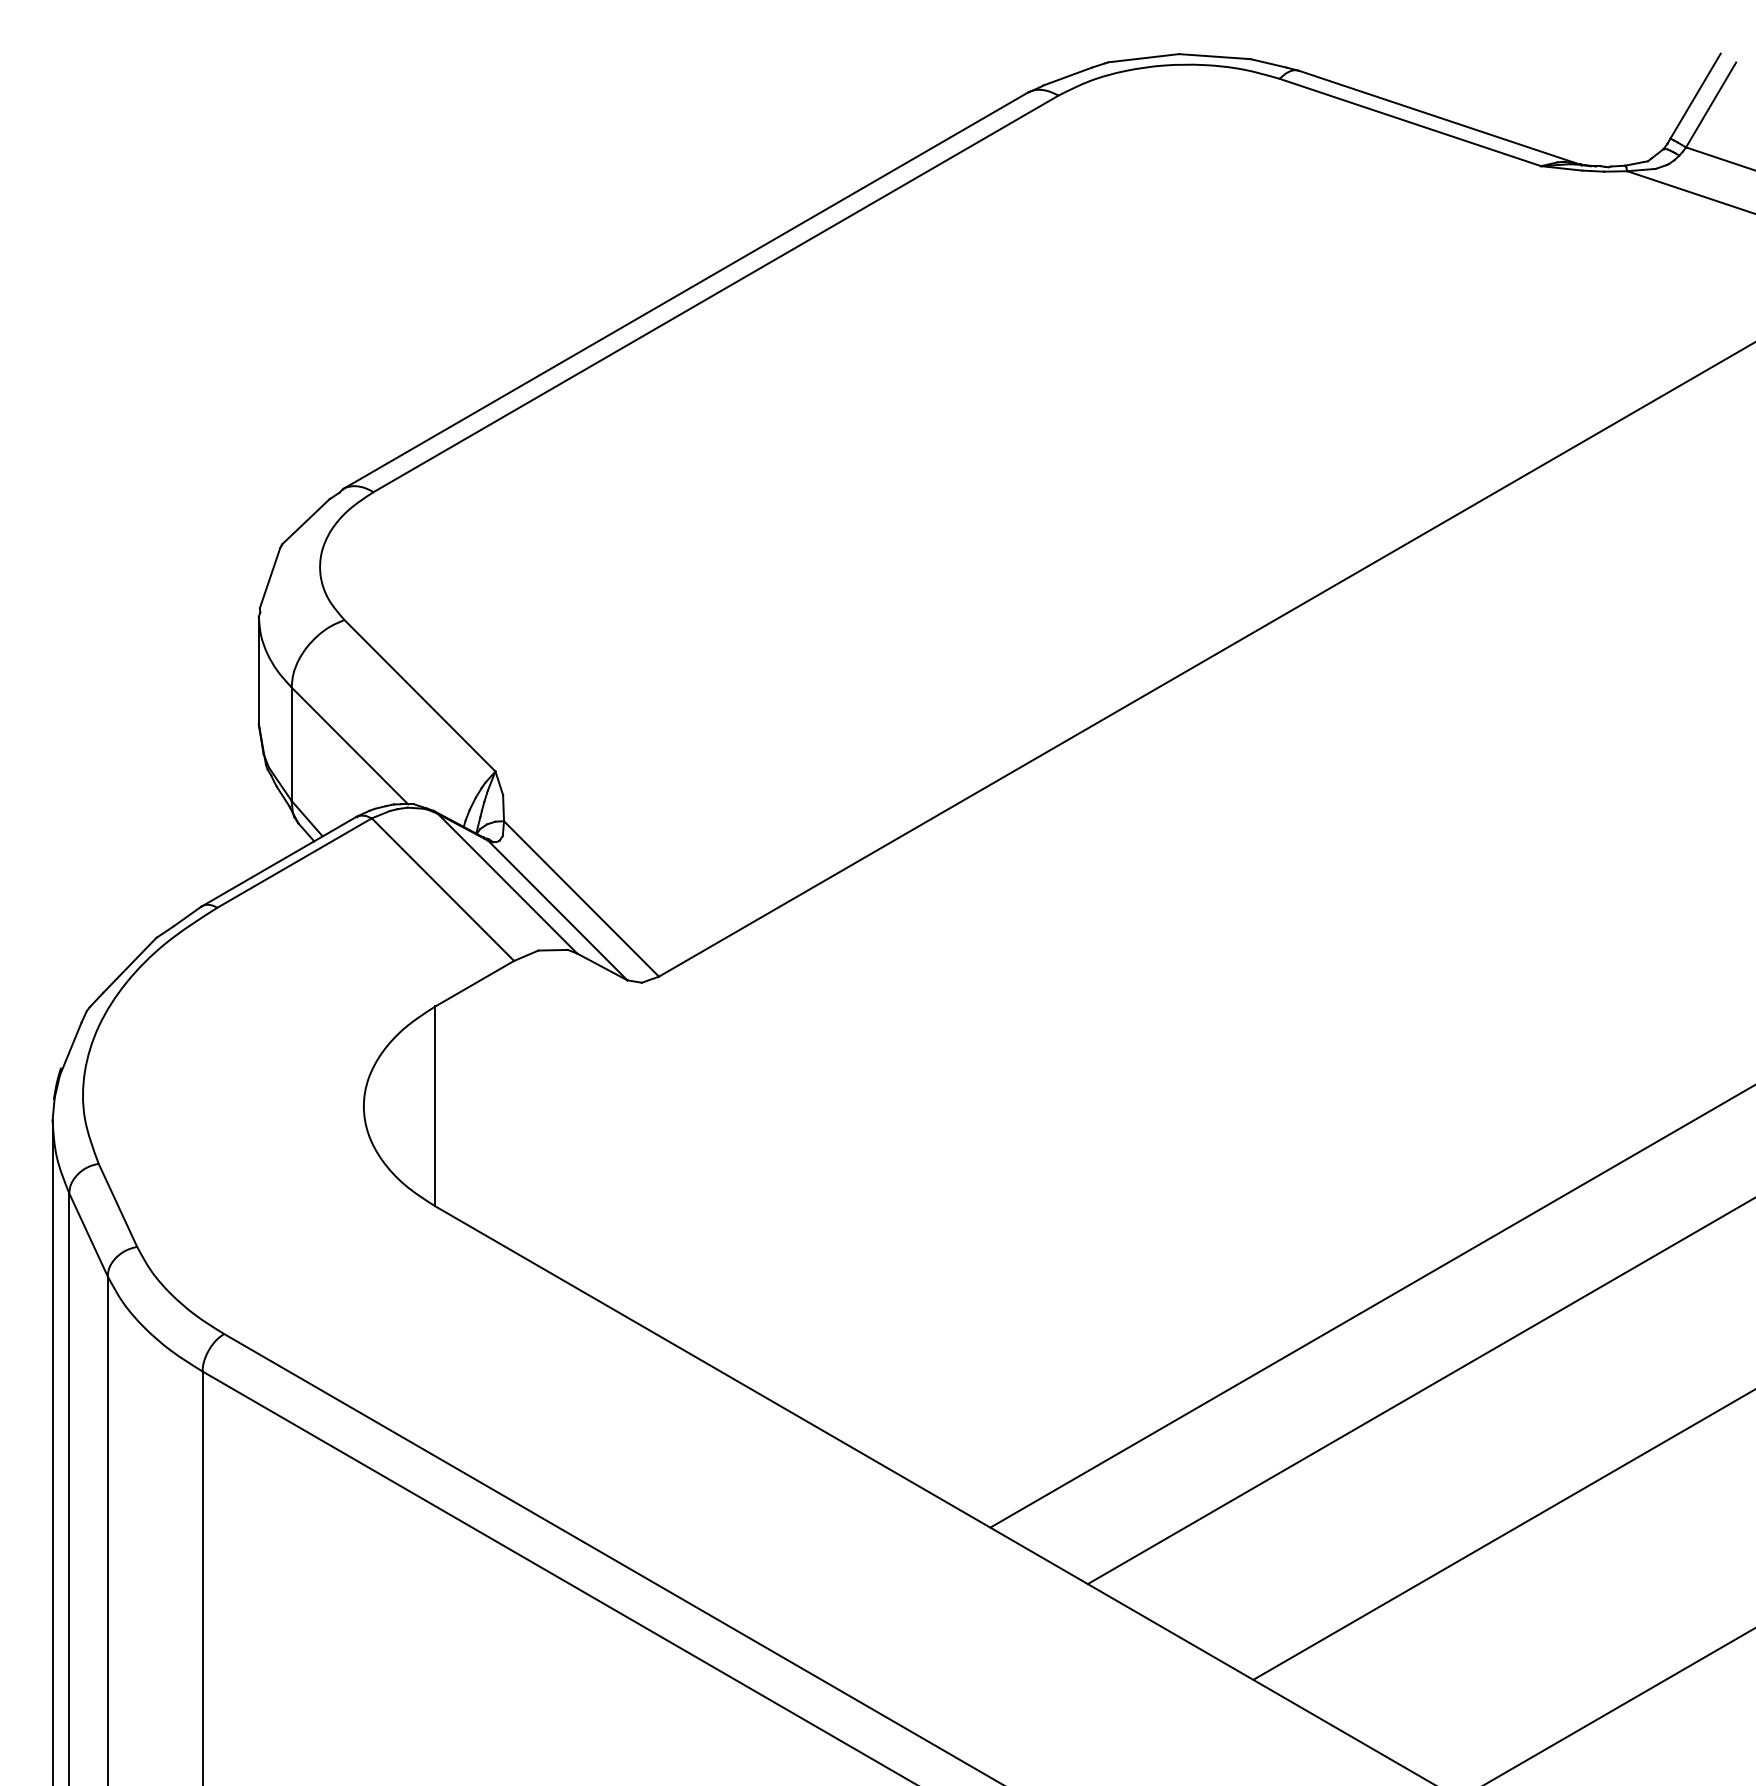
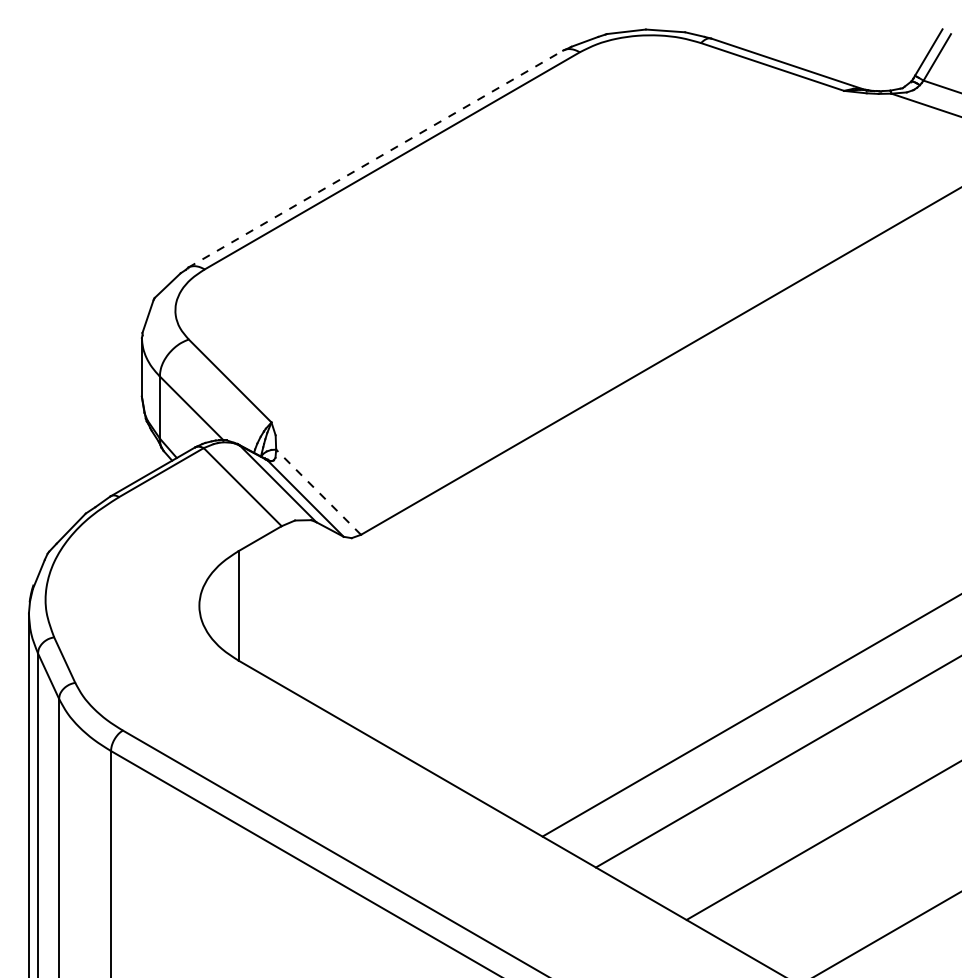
line: (685, 291) -> (375, 159), solid -> dashed
line: (581, 897) -> (318, 491), solid -> dashed

